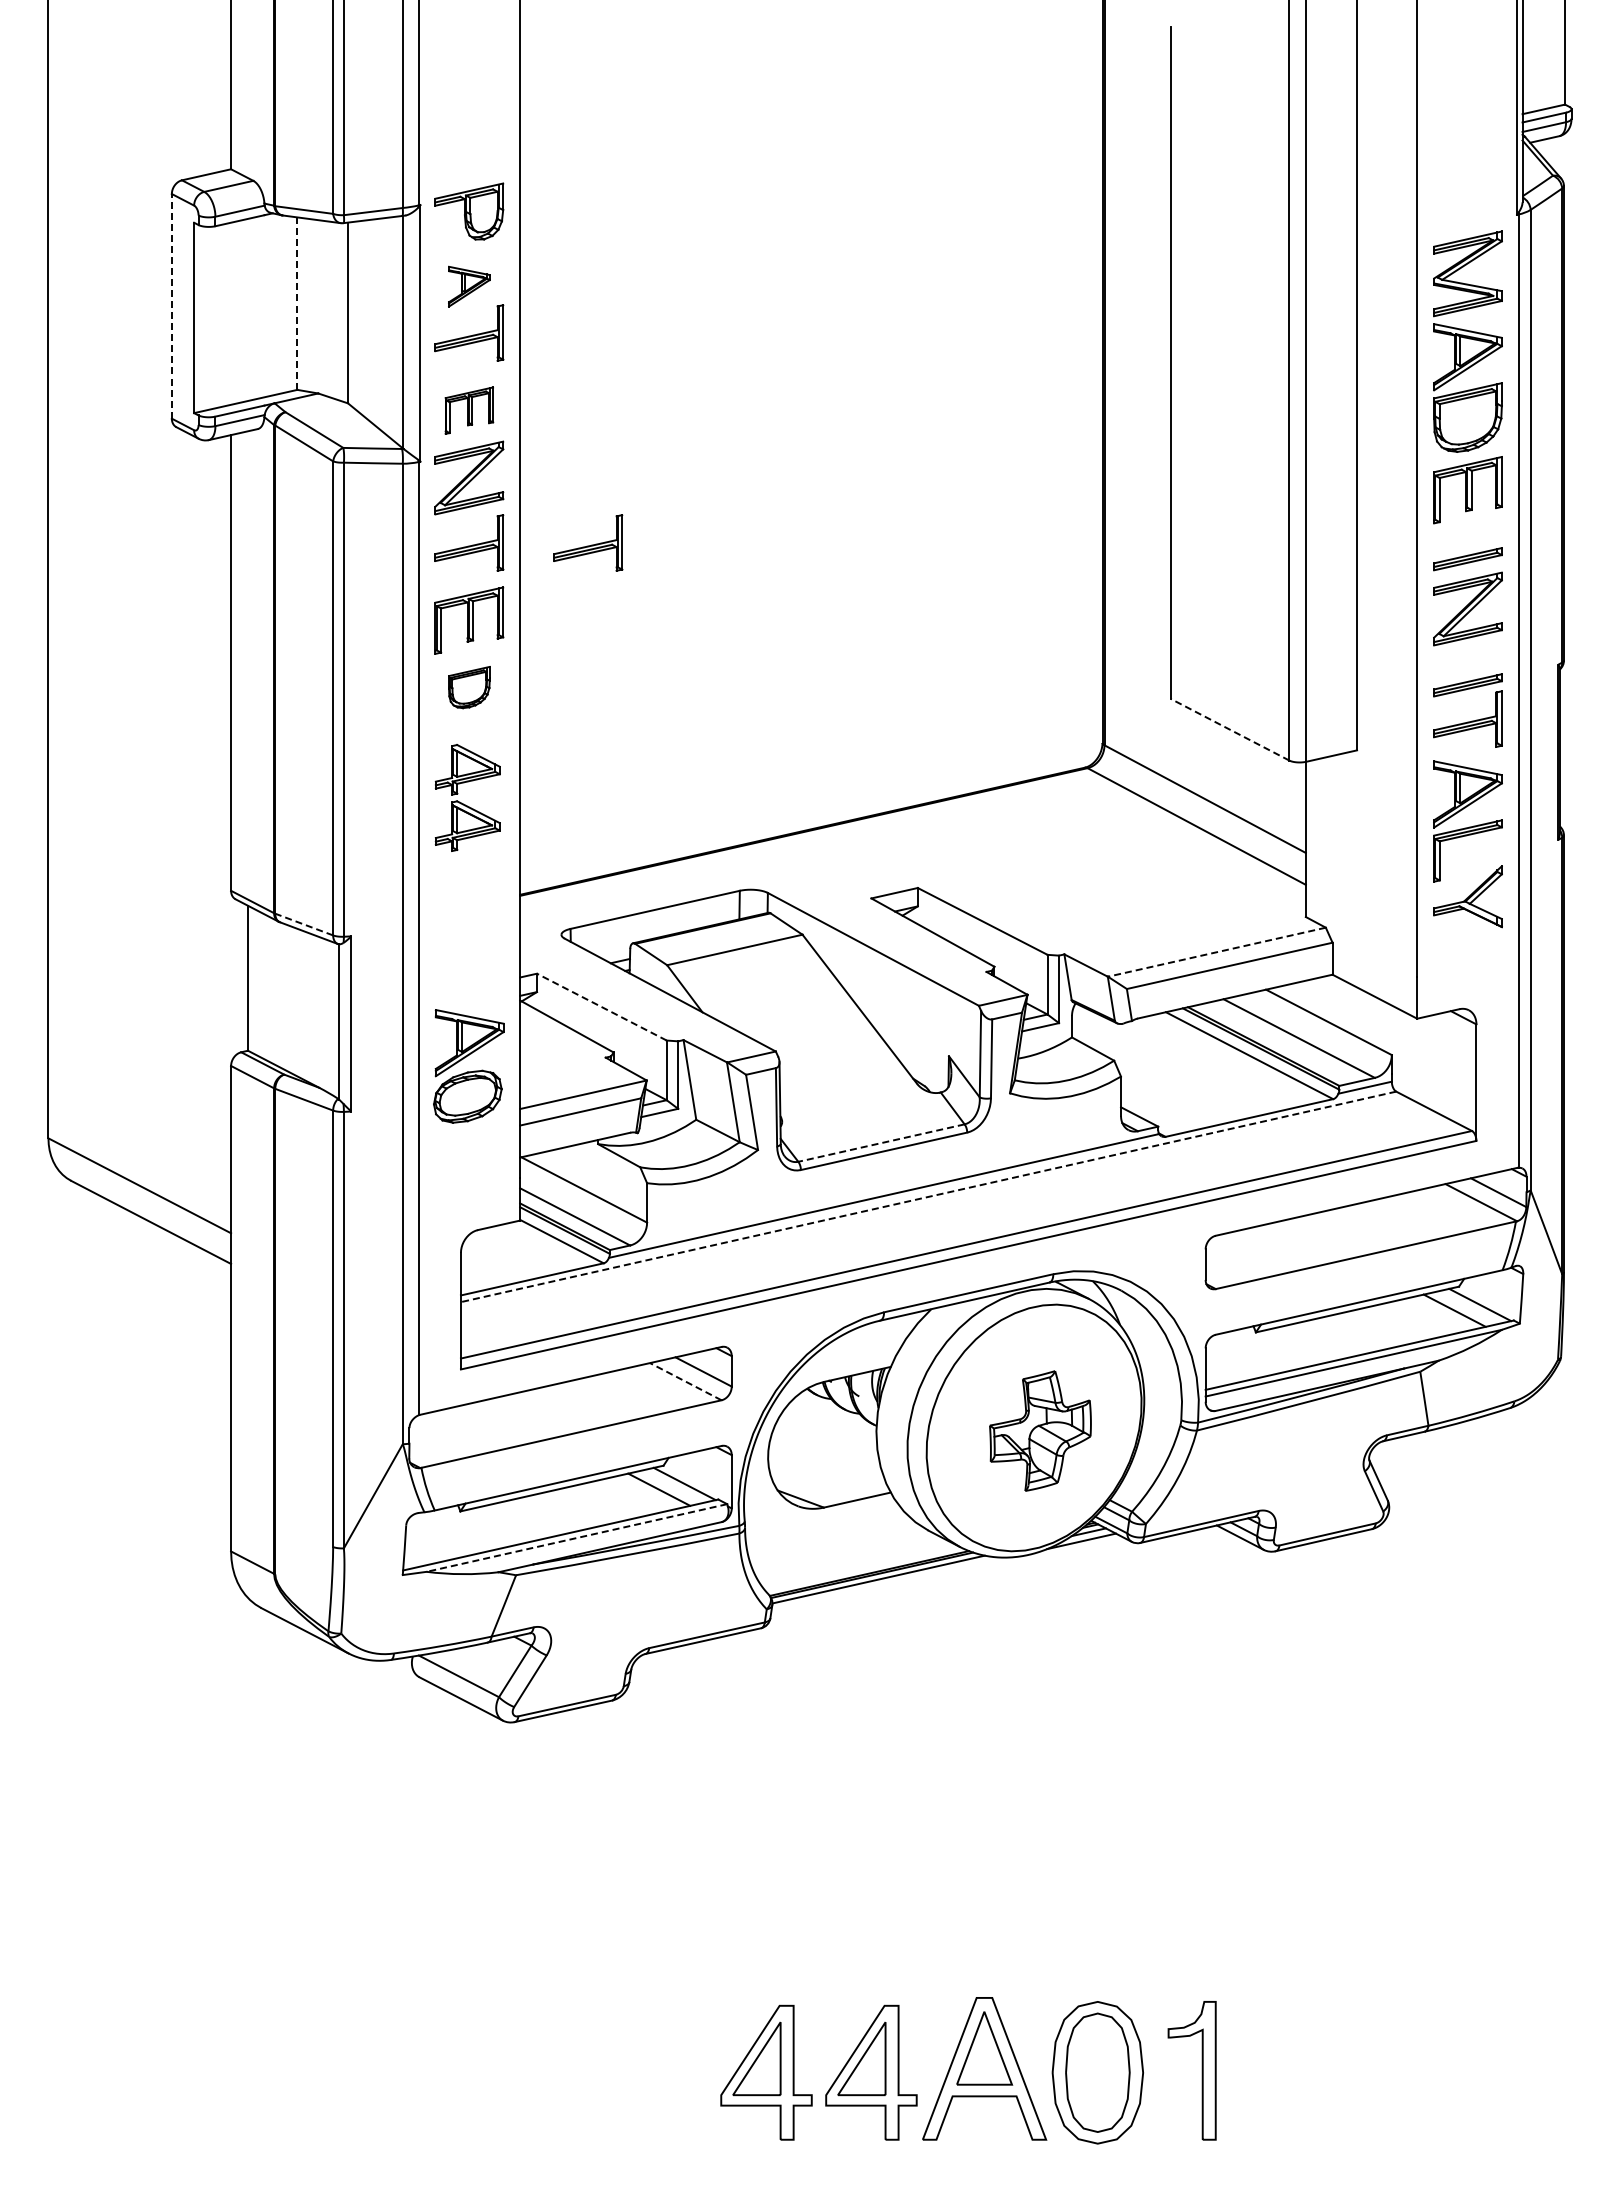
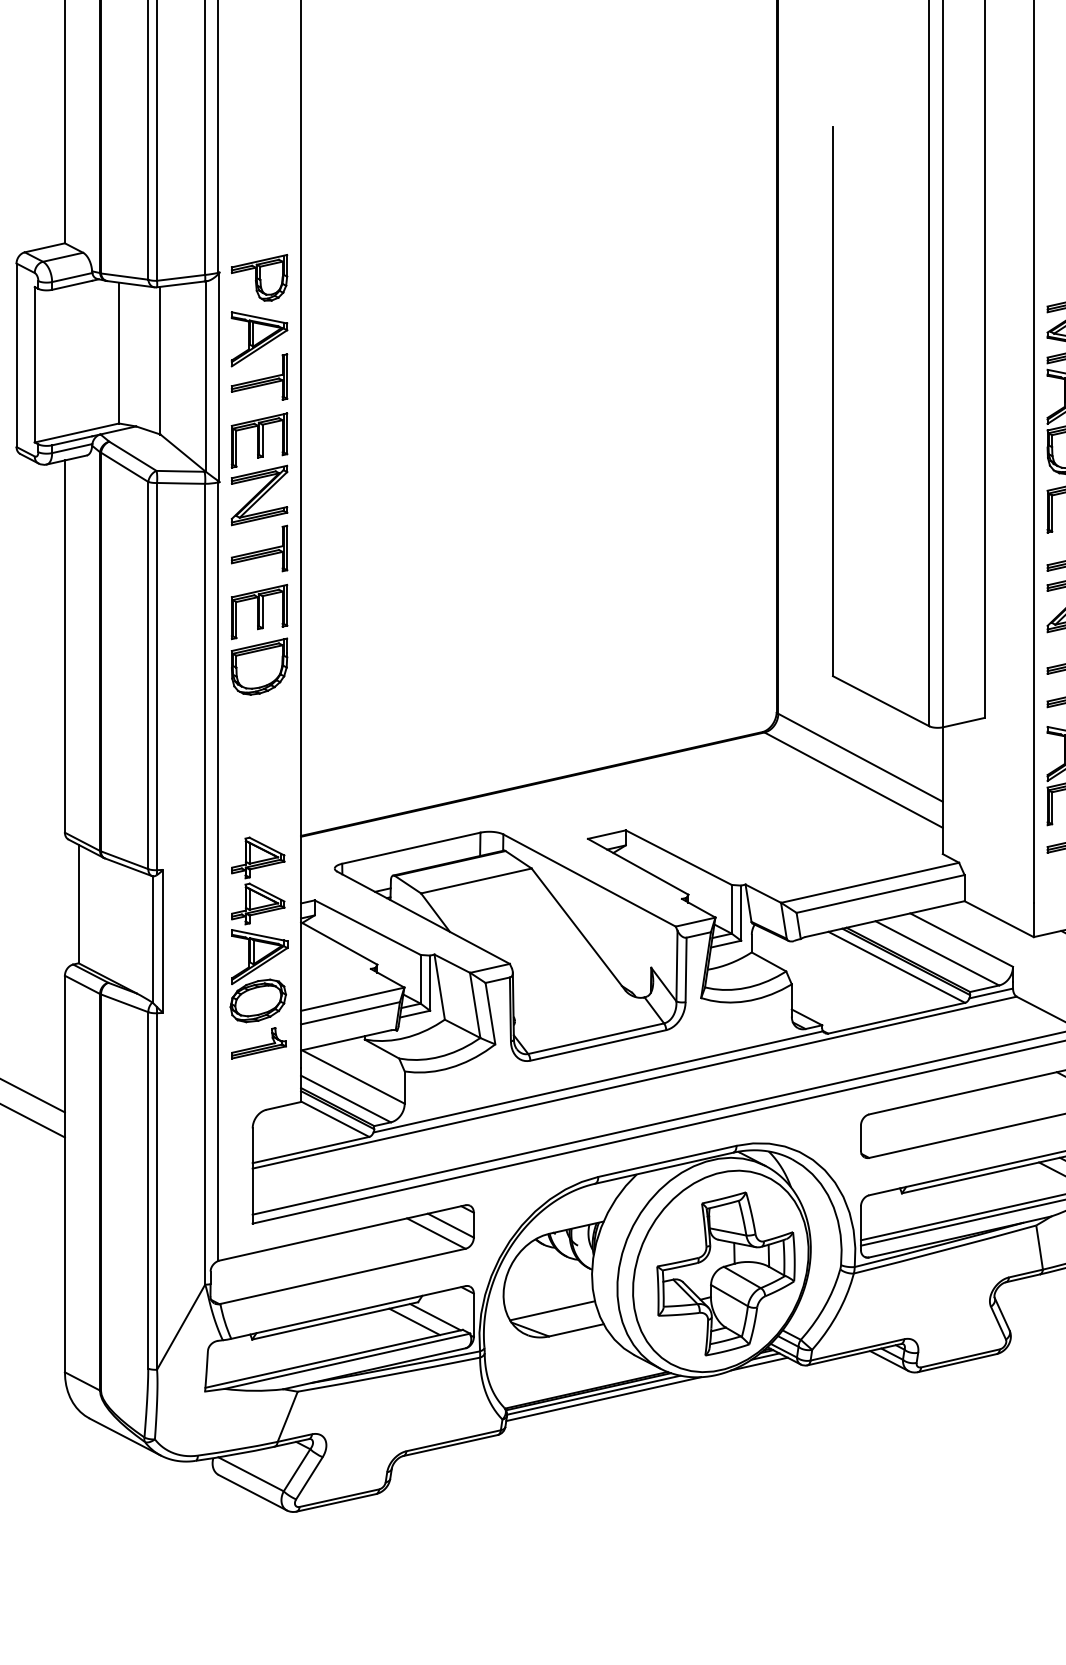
part: (469, 286) -> (259, 339), size x1.67
line: (297, 303) -> (119, 352), dashed -> solid
line: (171, 305) -> (16, 354), dashed -> solid
part: (469, 410) -> (259, 440), size x1.43
part: (588, 542) -> (356, 548), removed
part: (469, 687) -> (259, 666), size x1.67
line: (1230, 729) -> (881, 700), dashed -> solid
part: (463, 803) -> (254, 885), moved
line: (304, 924) -> (124, 860), dashed -> solid
line: (1216, 952) -> (869, 883), dashed -> solid
line: (601, 1007) -> (367, 927), dashed -> solid
line: (881, 1143) -> (596, 1039), dashed -> solid
part: (468, 1148) -> (258, 1043), added
line: (928, 1196) -> (634, 1082), dashed -> solid
line: (685, 1381) -> (436, 1233), dashed -> solid
part: (1040, 1430) -> (726, 1273), size x1.67
line: (828, 1475) -> (552, 1310), added
line: (576, 1538) -> (347, 1361), dashed -> solid
line: (890, 1584) -> (603, 1399), added

